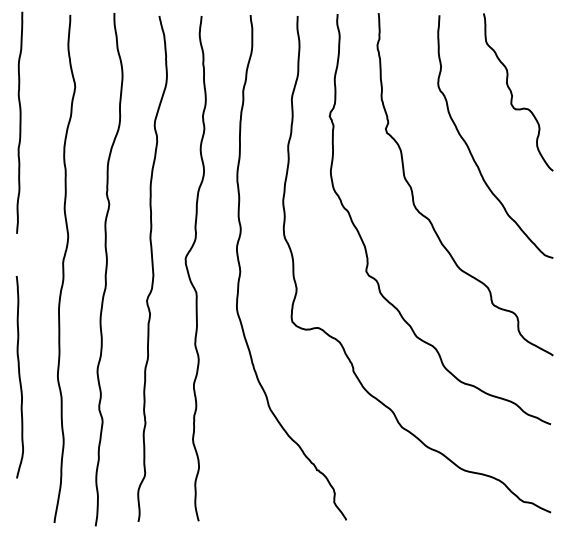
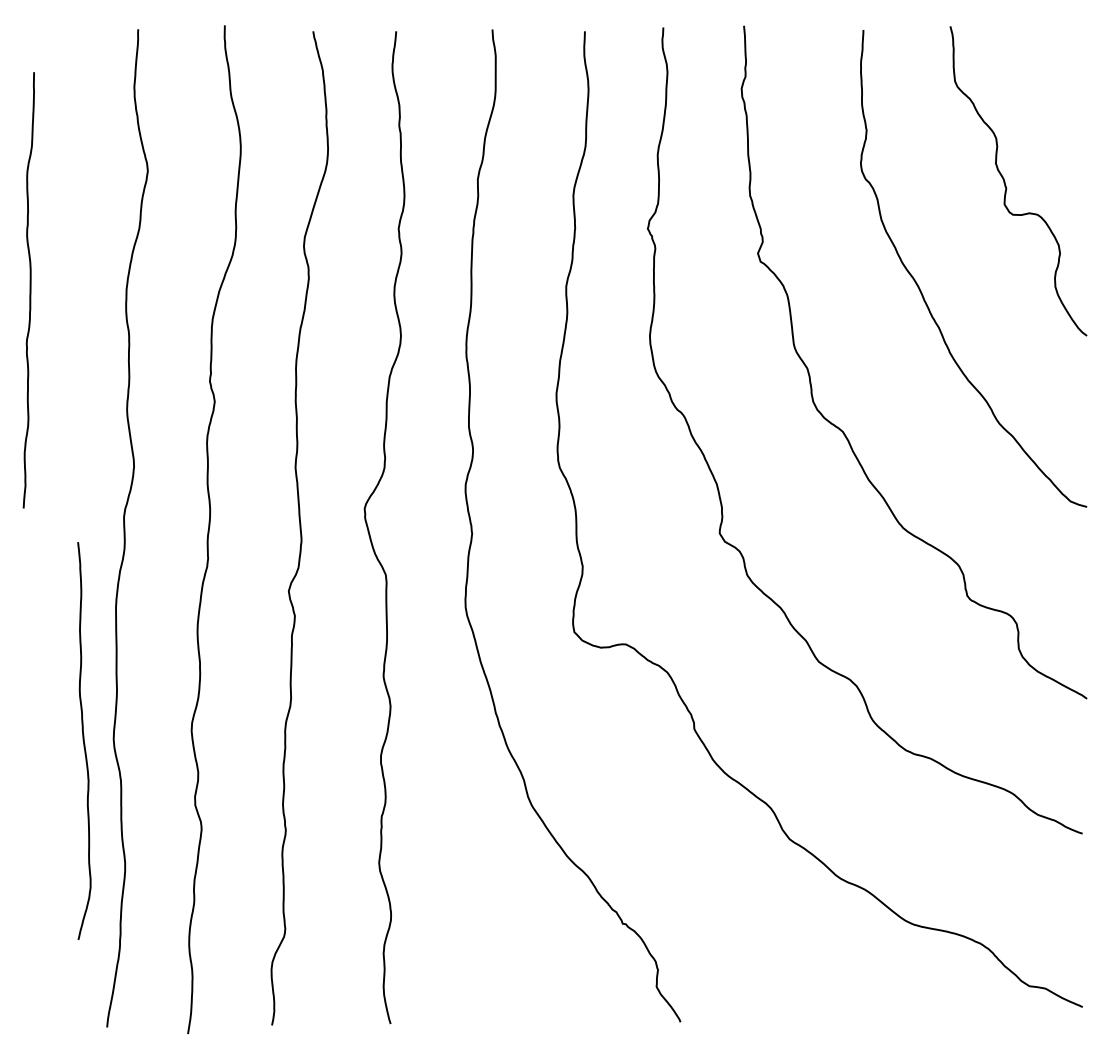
curve: (19, 122) -> (28, 289), moved
curve: (19, 377) -> (83, 741), moved

